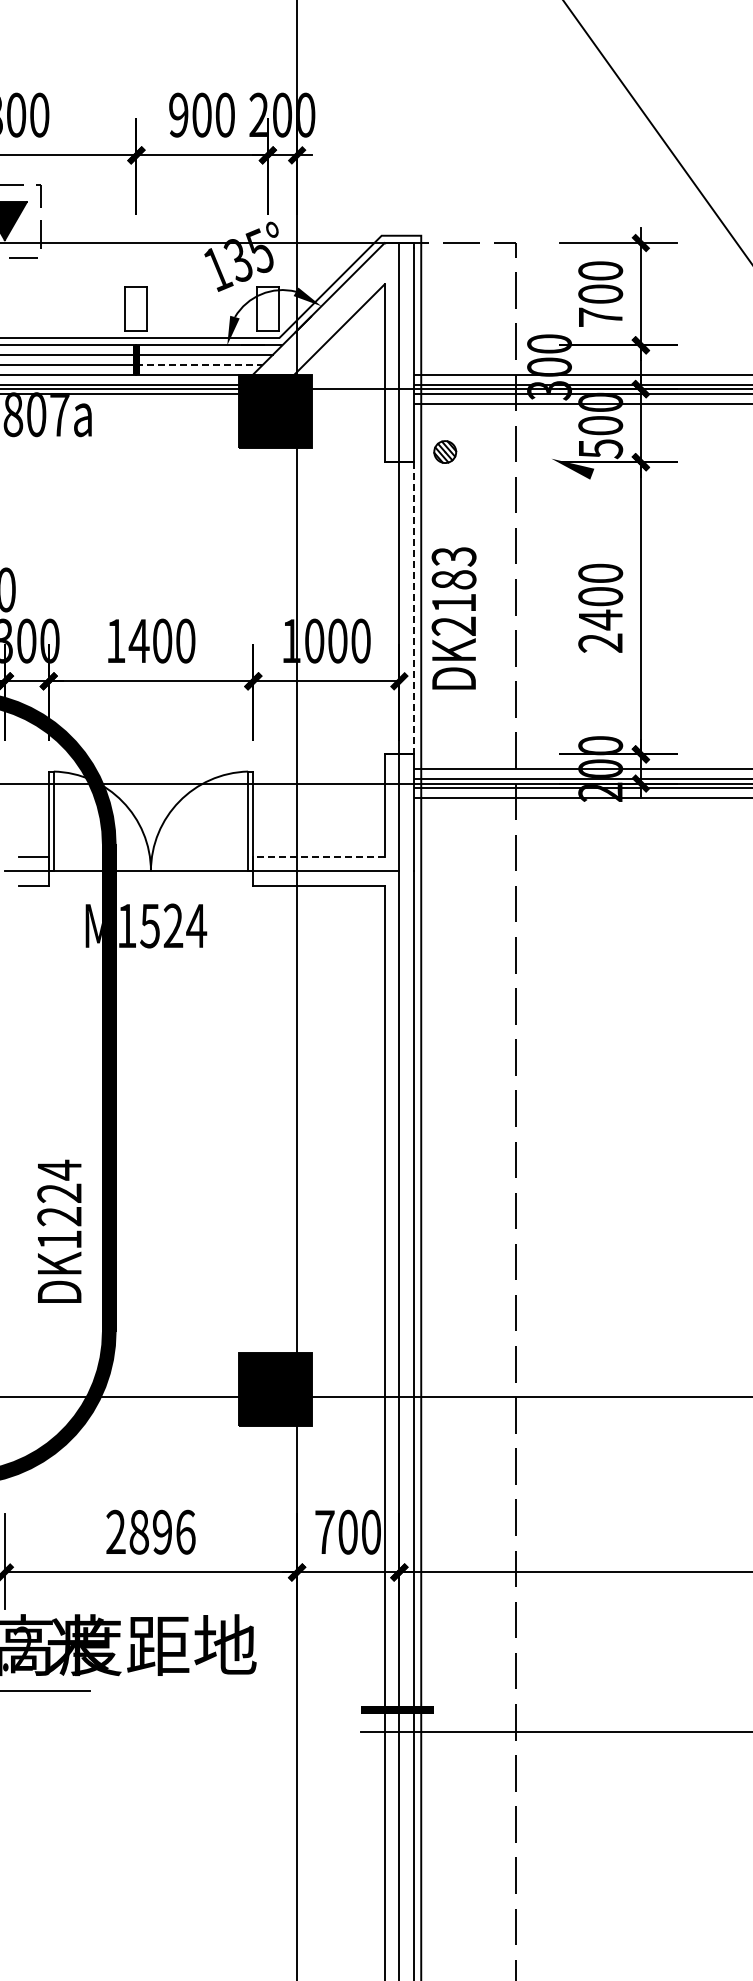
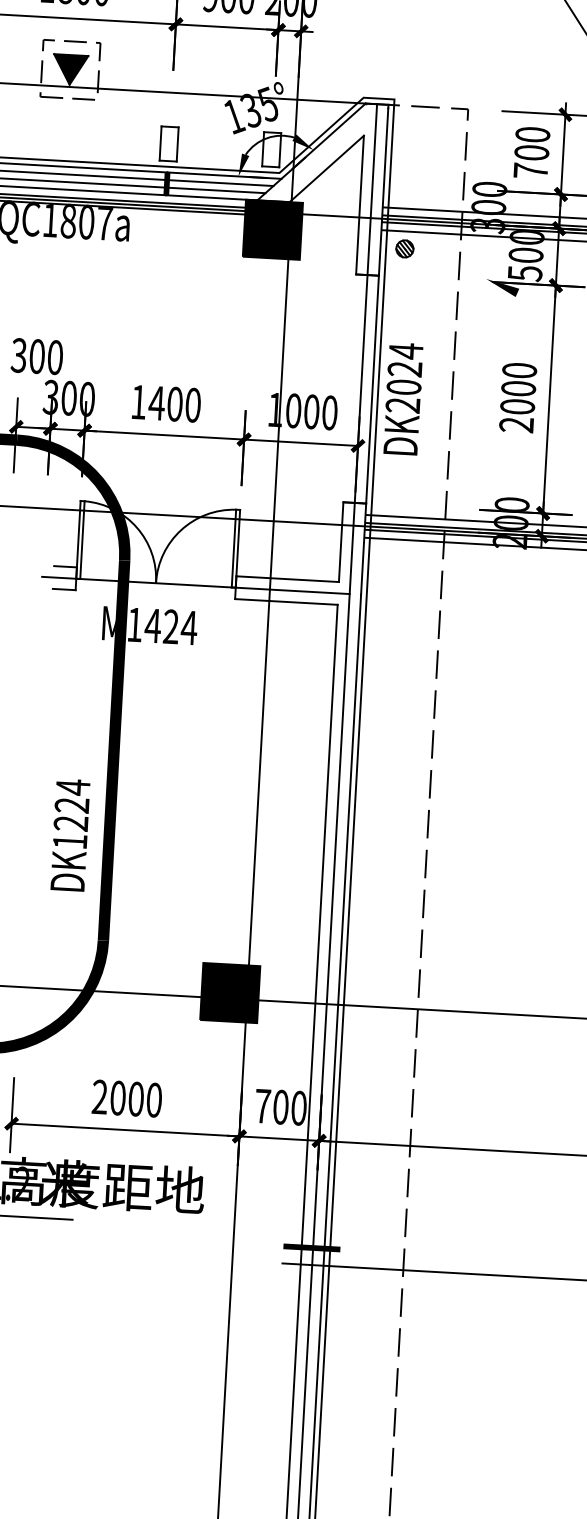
line: (200, 364) -> (216, 190), dashed -> solid
part: (445, 451) -> (405, 248), moved
text: (453, 579) -> (404, 368), DK2183 -> DK2024
line: (413, 608) -> (372, 389), dashed -> solid
text: (600, 619) -> (517, 406), 2400 -> 2000
line: (318, 856) -> (287, 579), dashed -> solid
text: (149, 926) -> (152, 626), M1524 -> M1424
text: (59, 1230) -> (70, 834), moved
text: (162, 1531) -> (136, 1098), 2896 -> 2000

